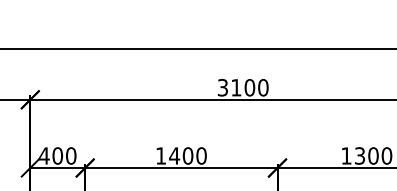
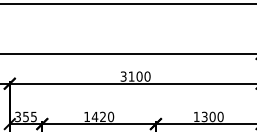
text: (58, 155) -> (26, 116), 400 -> 355
text: (188, 155) -> (103, 116), 1400 -> 1420

